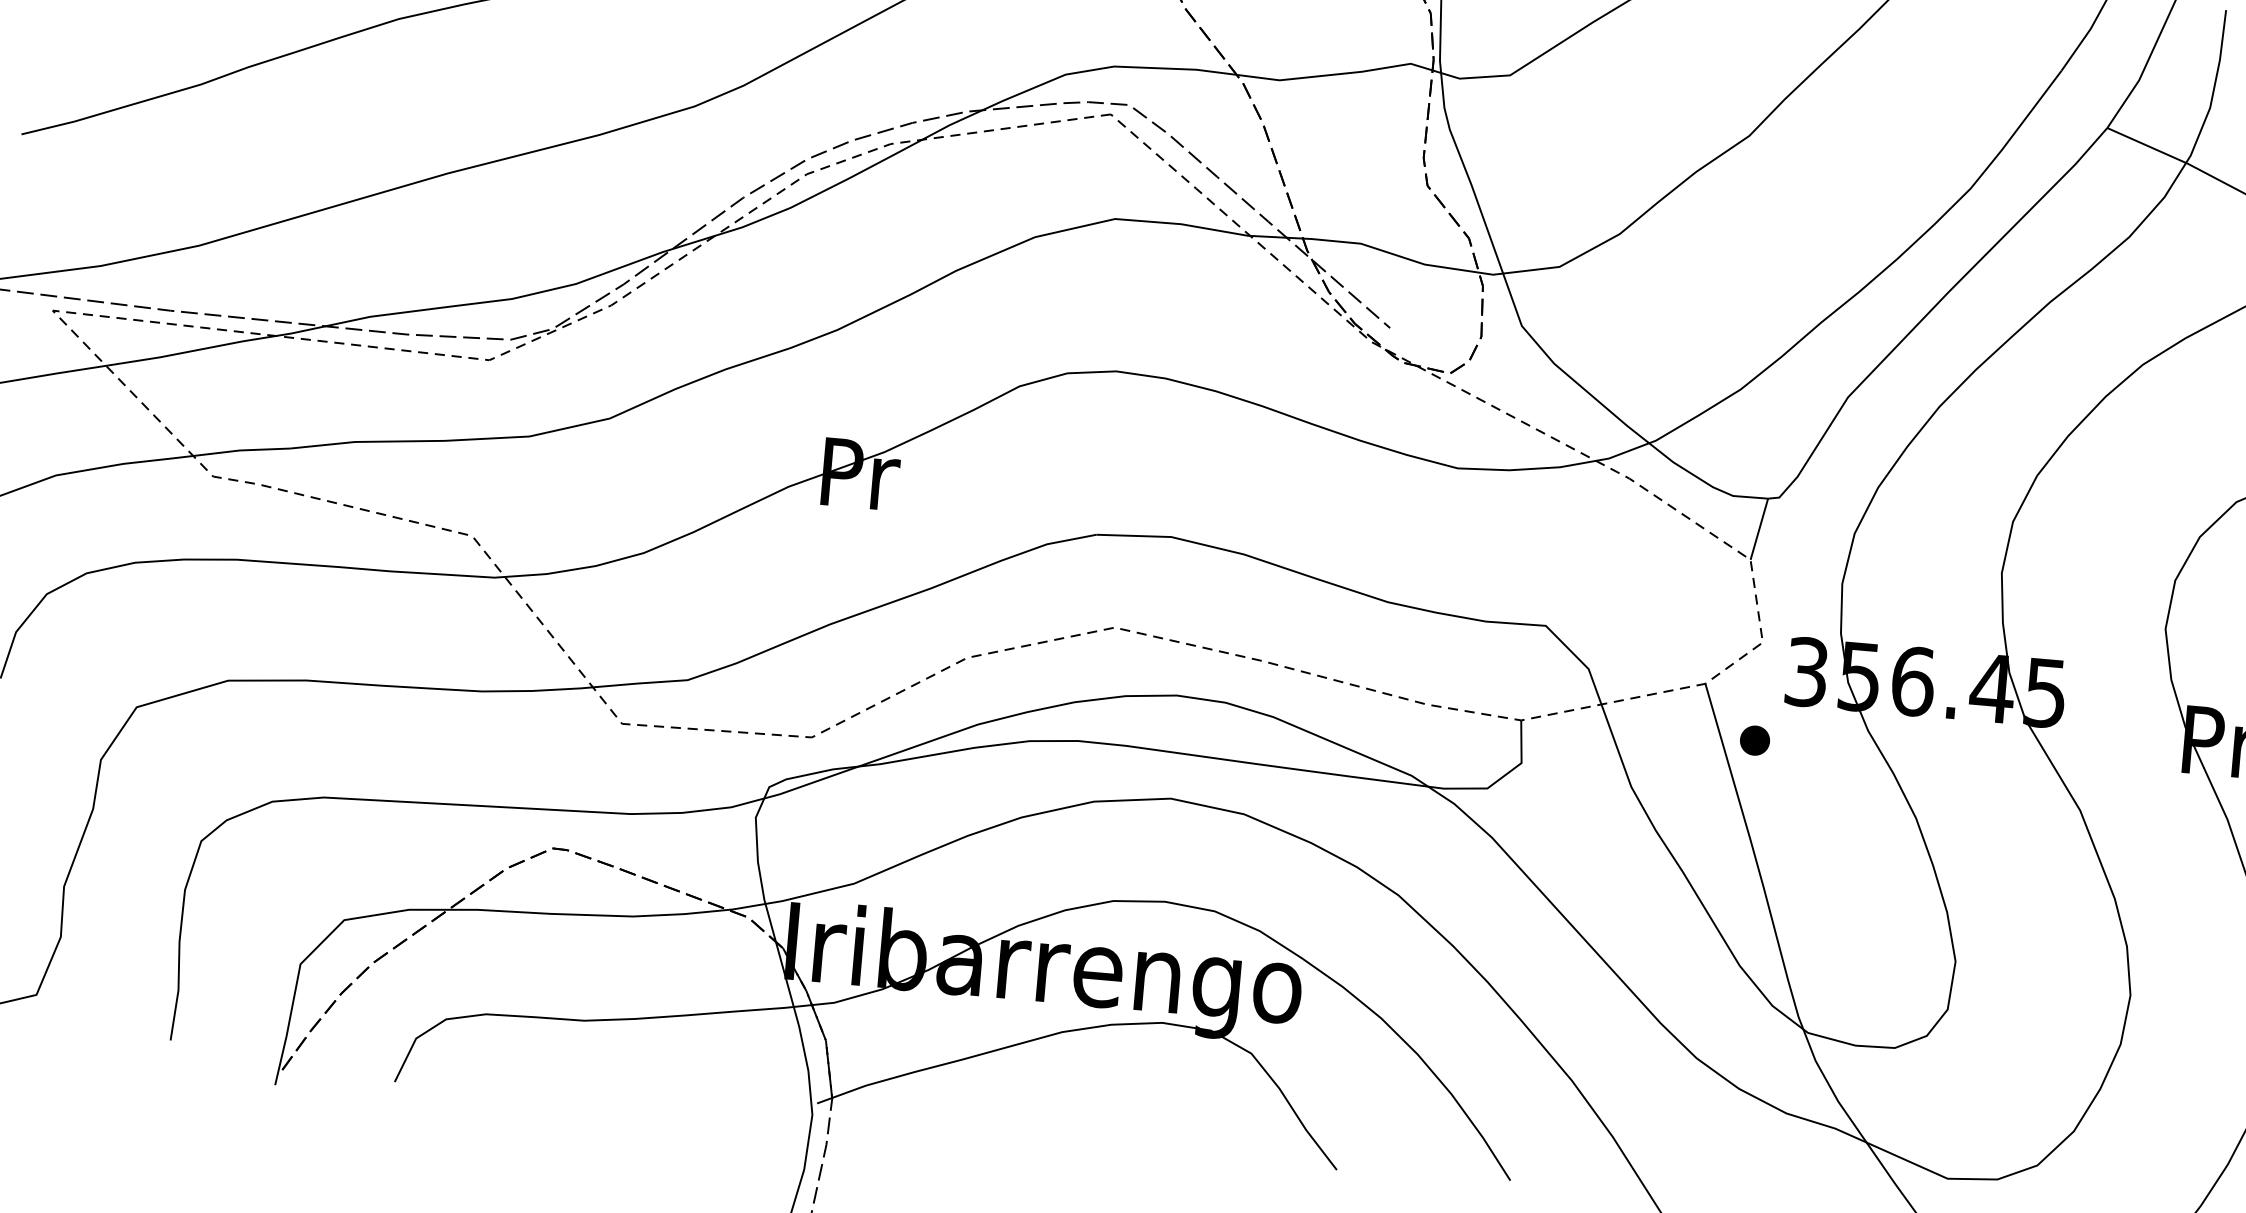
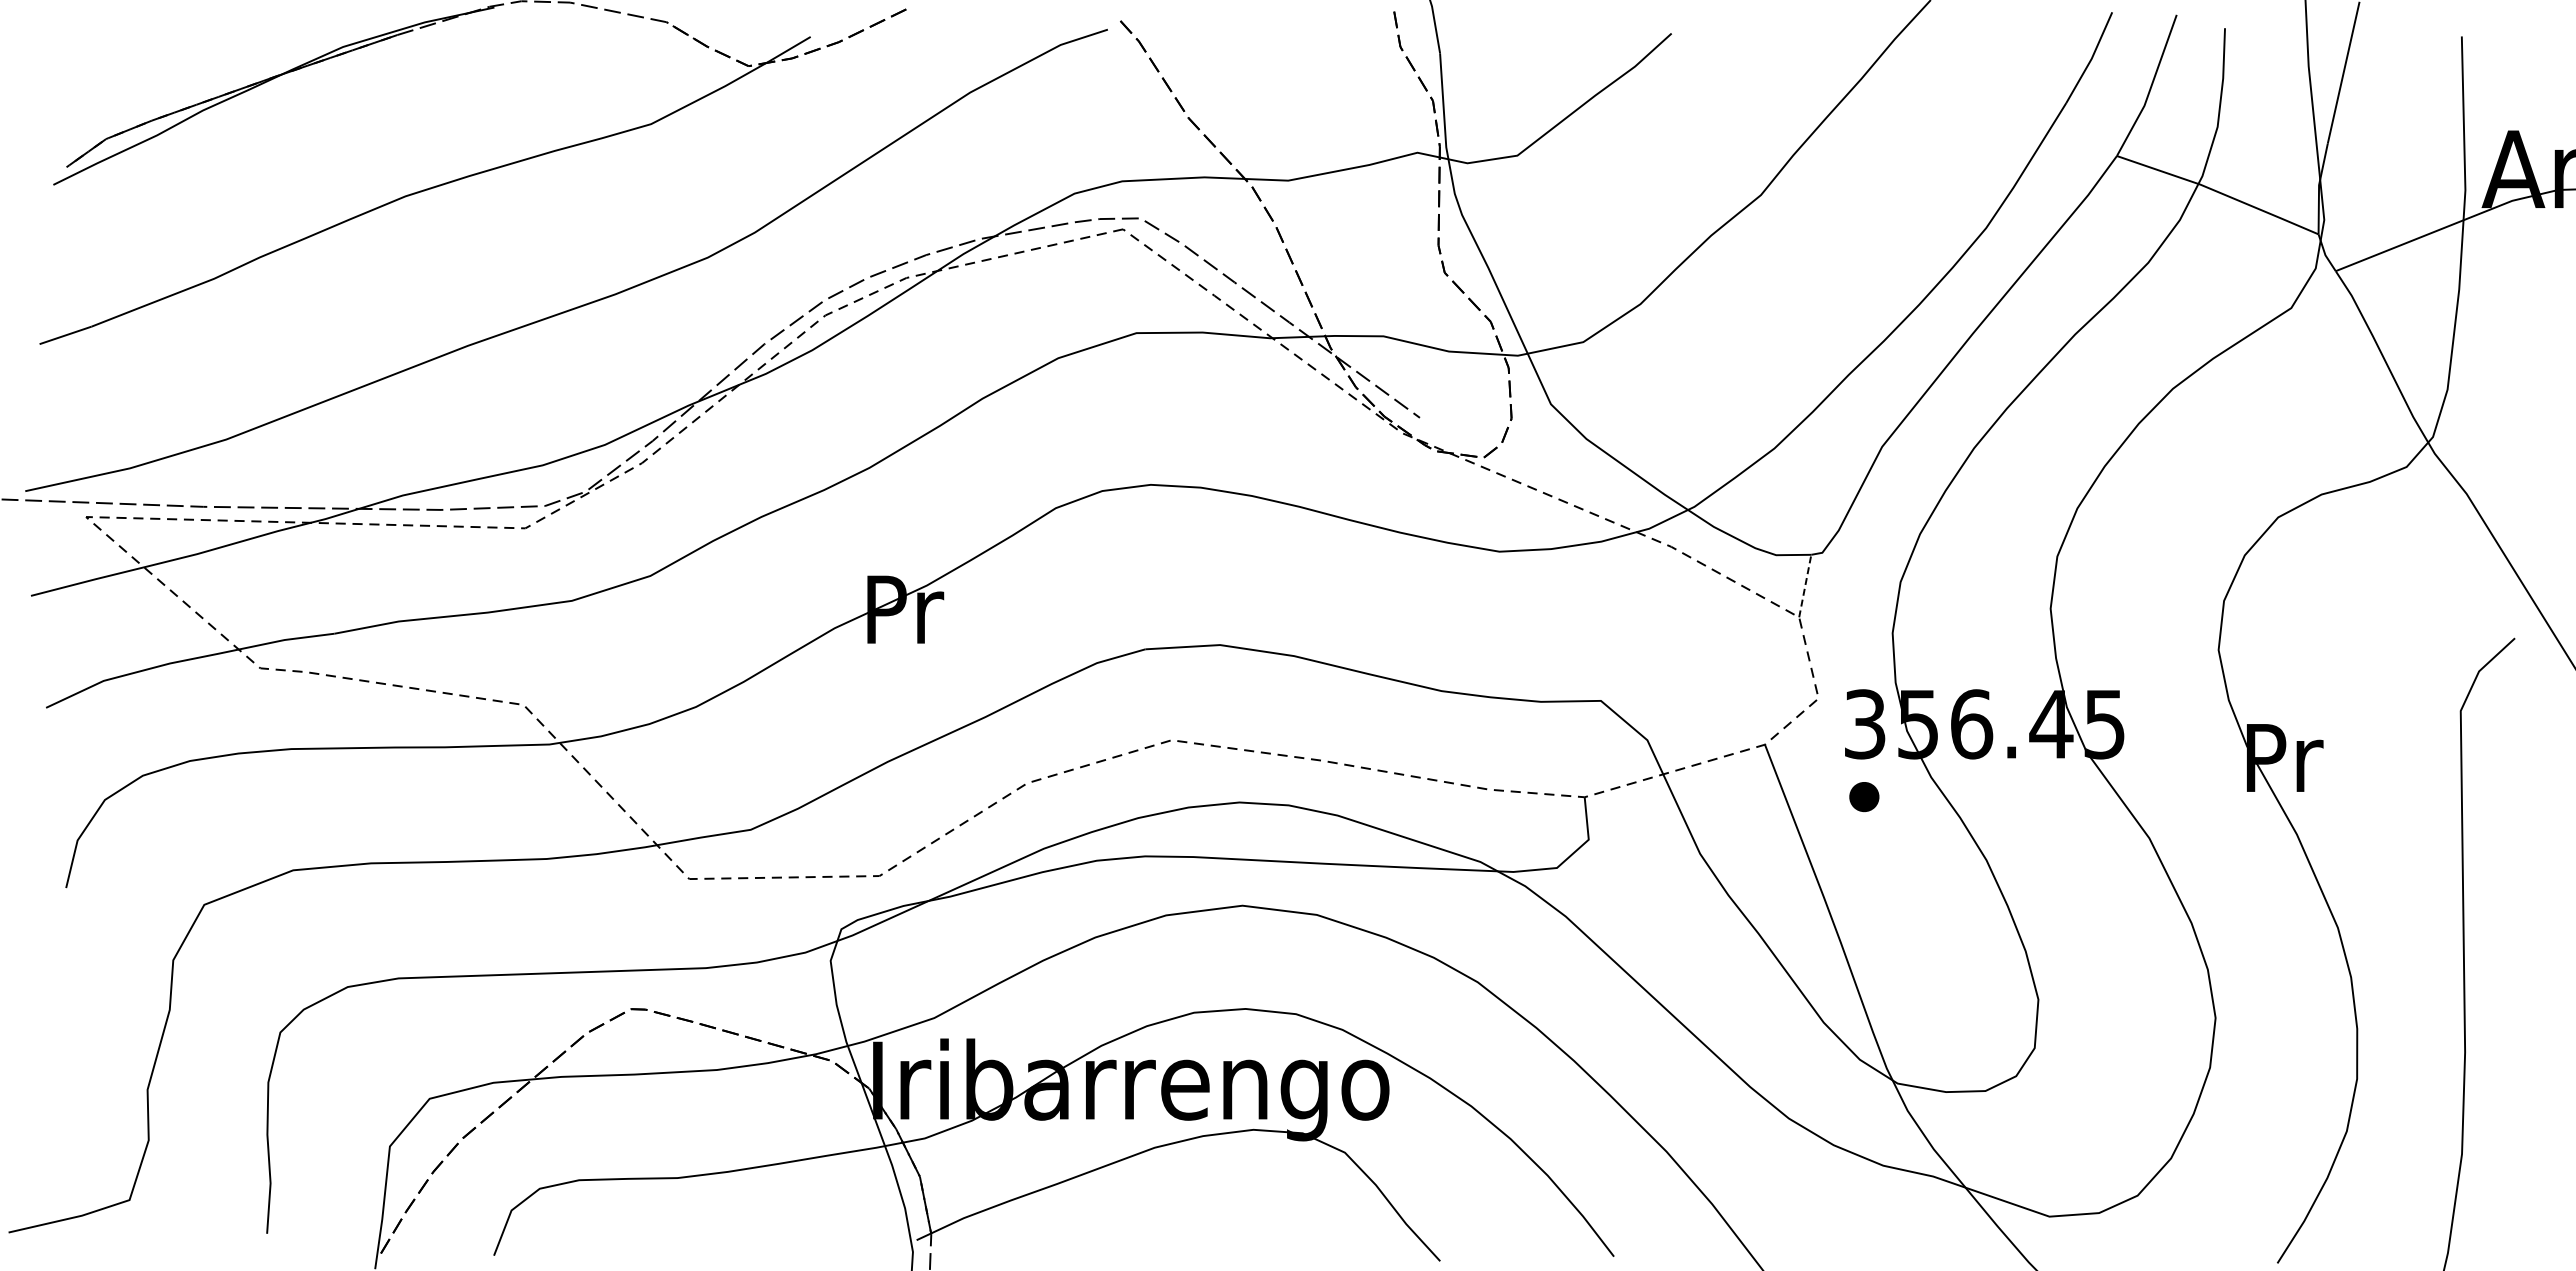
line: (1759, 529) -> (1805, 586), solid -> dashed
part: (1755, 741) -> (1864, 797), moved

